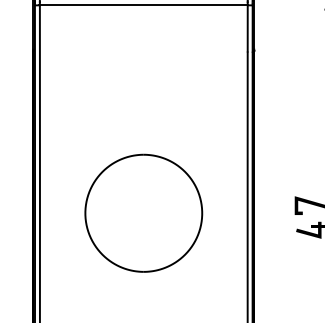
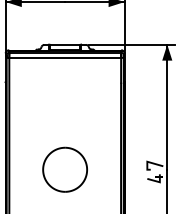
part: (142, 212) -> (64, 169), size x0.7

